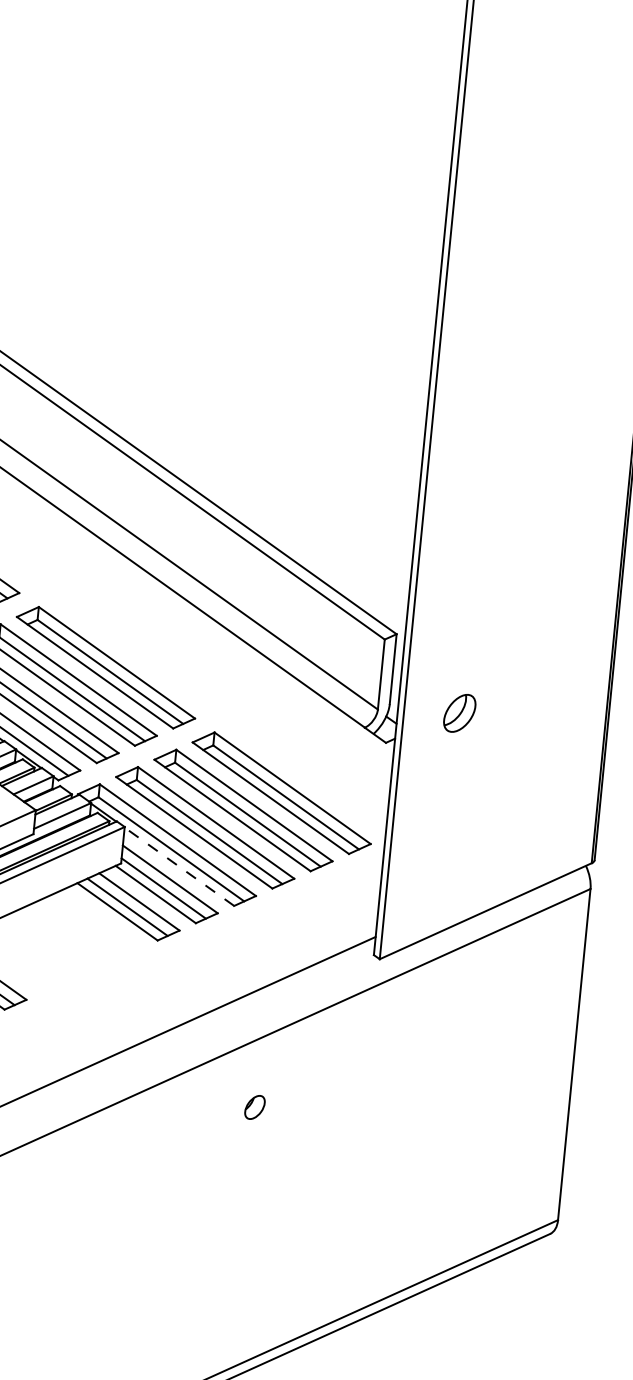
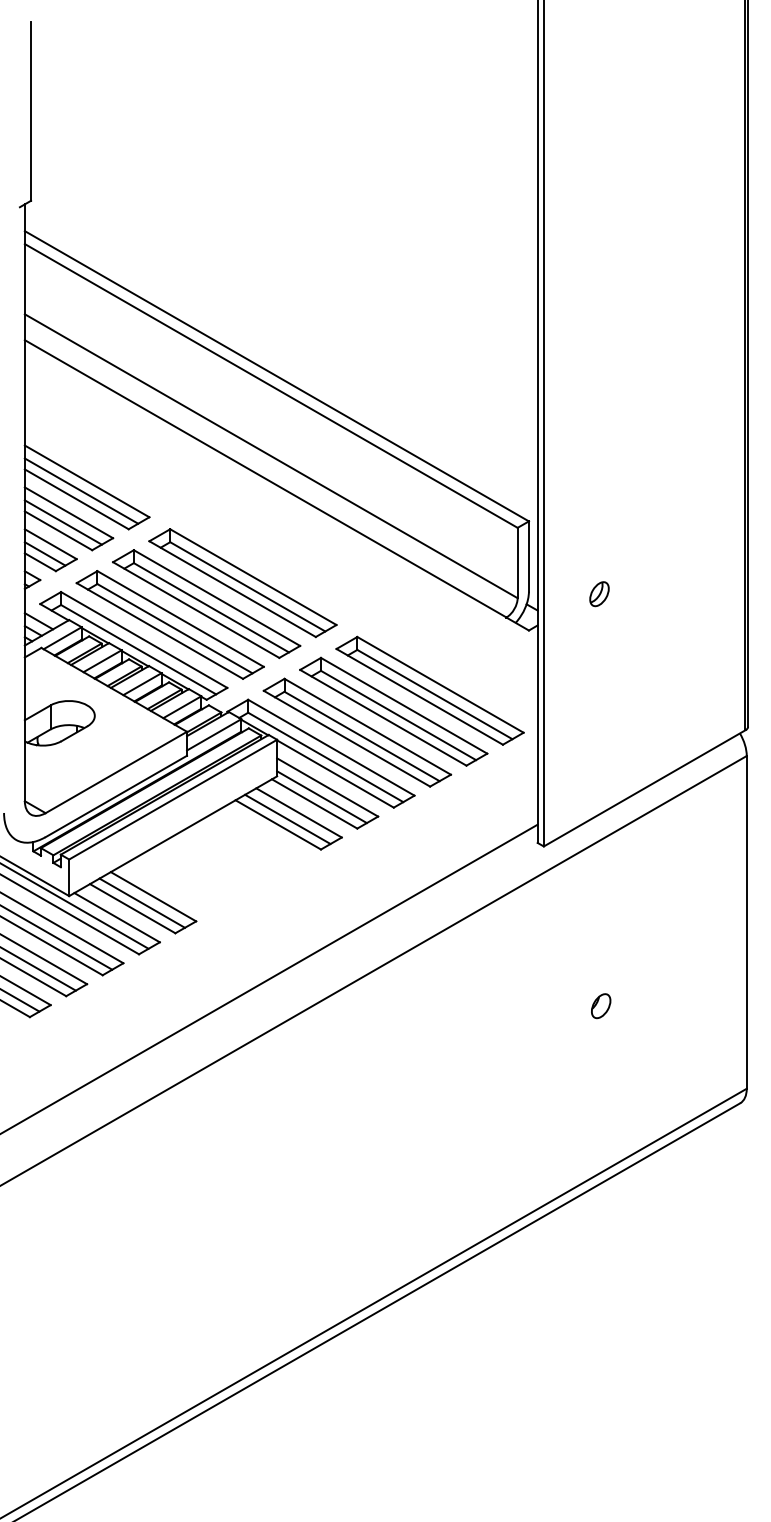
part: (459, 713) -> (599, 594), size x0.62
line: (179, 866) -> (335, 773), dashed -> solid
part: (255, 1107) -> (601, 1006), moved

